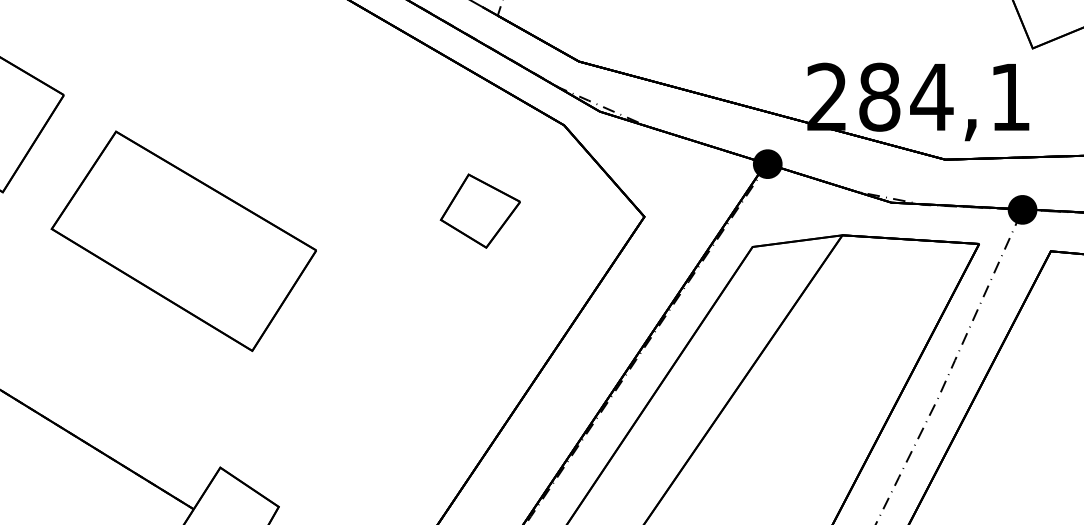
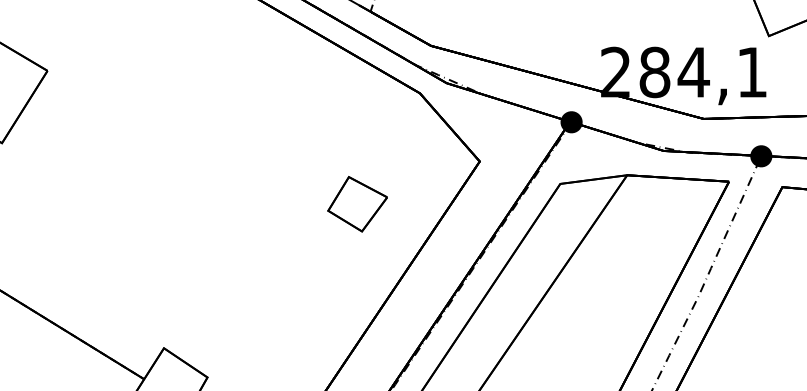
part: (480, 211) -> (357, 204), moved
part: (183, 241) -> (136, 179), removed

